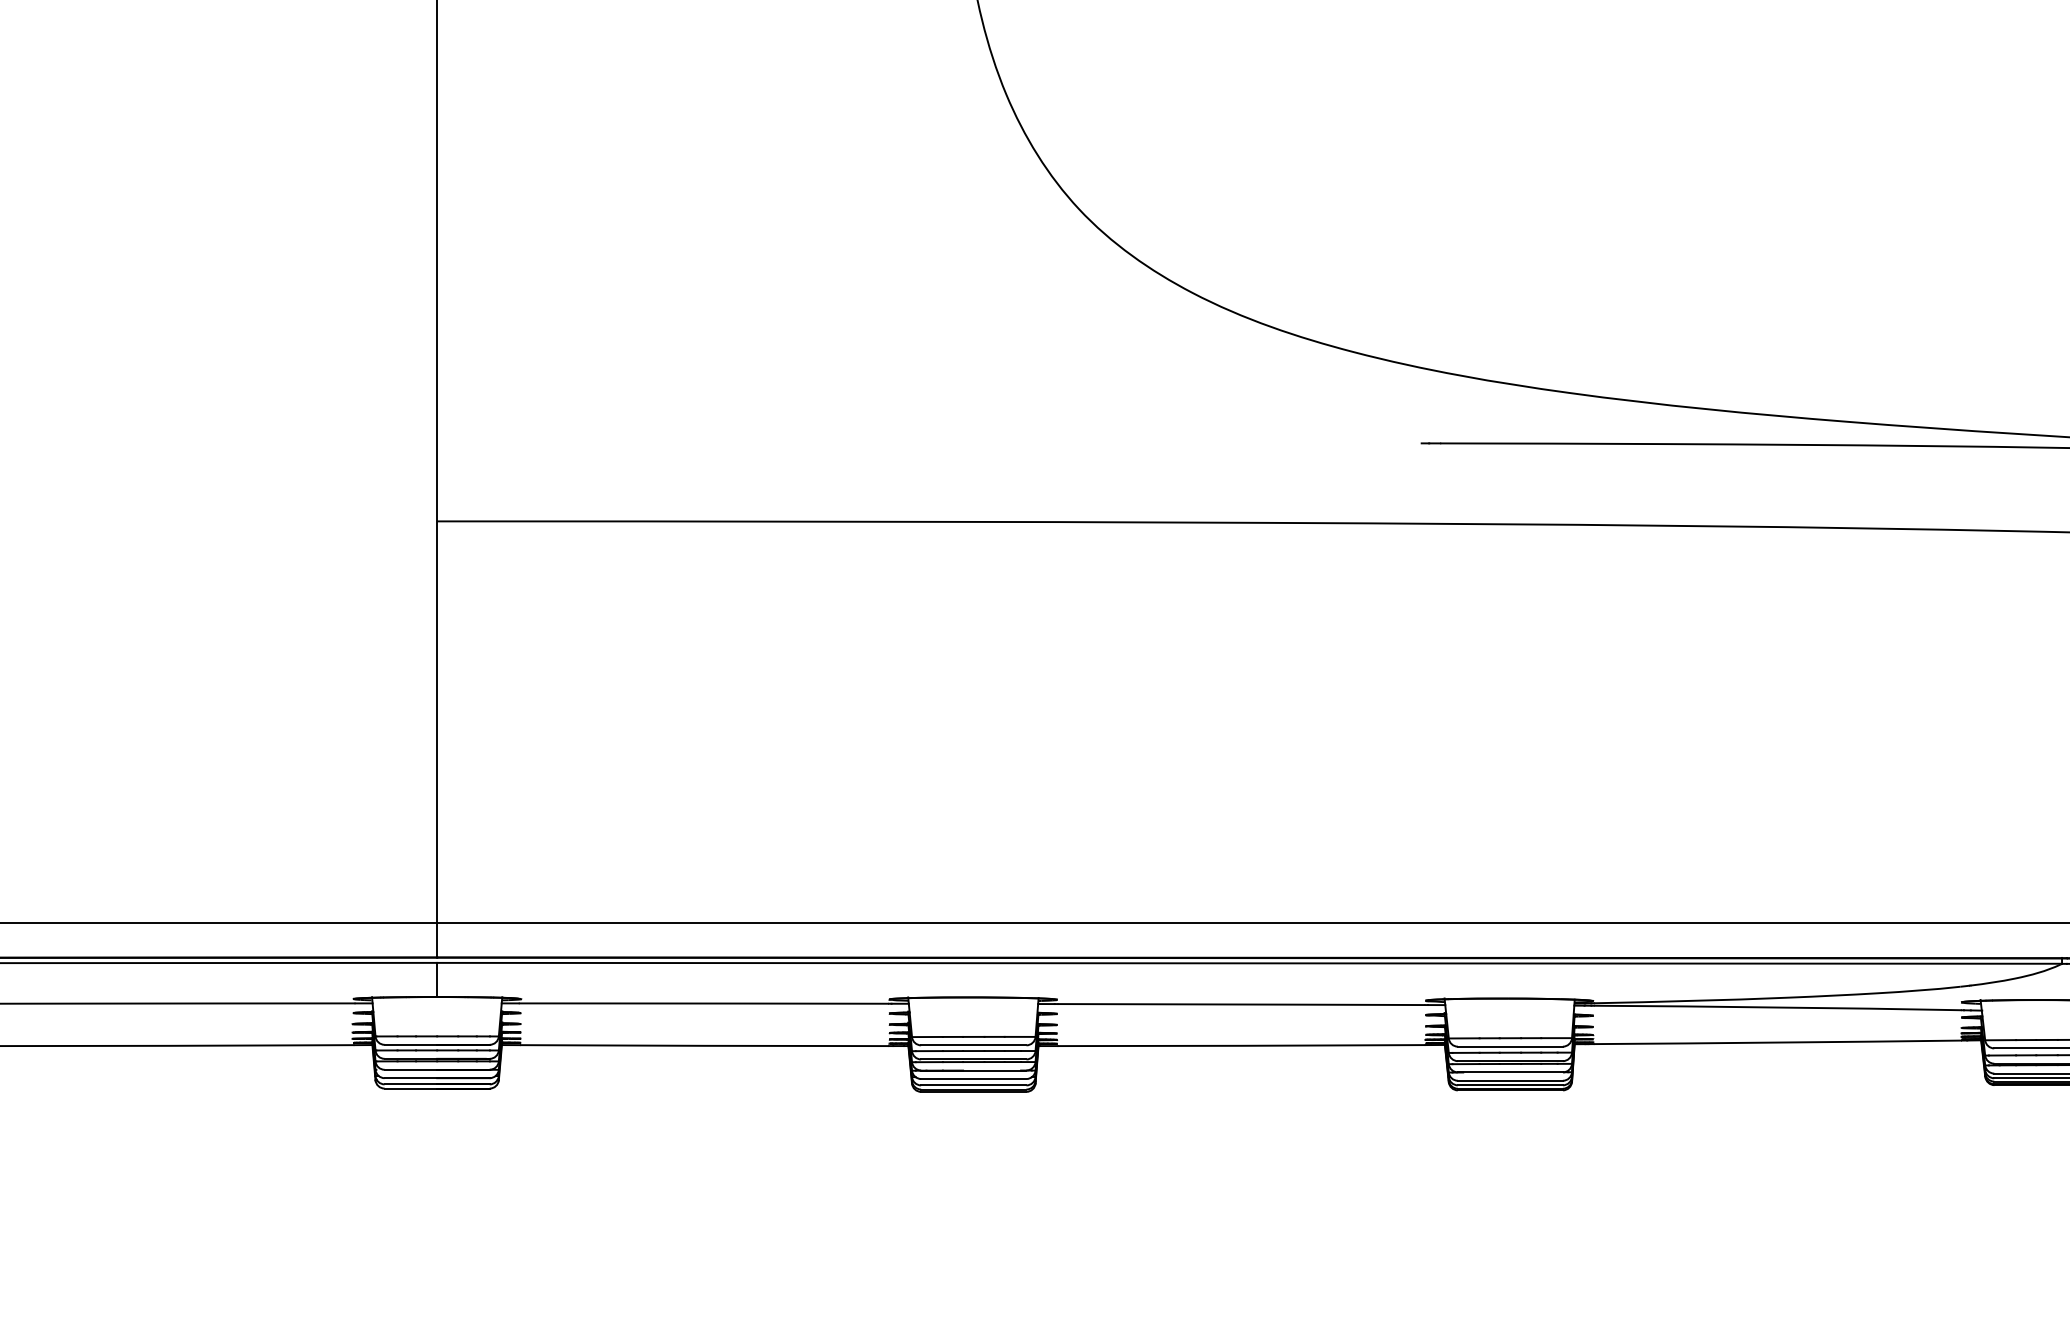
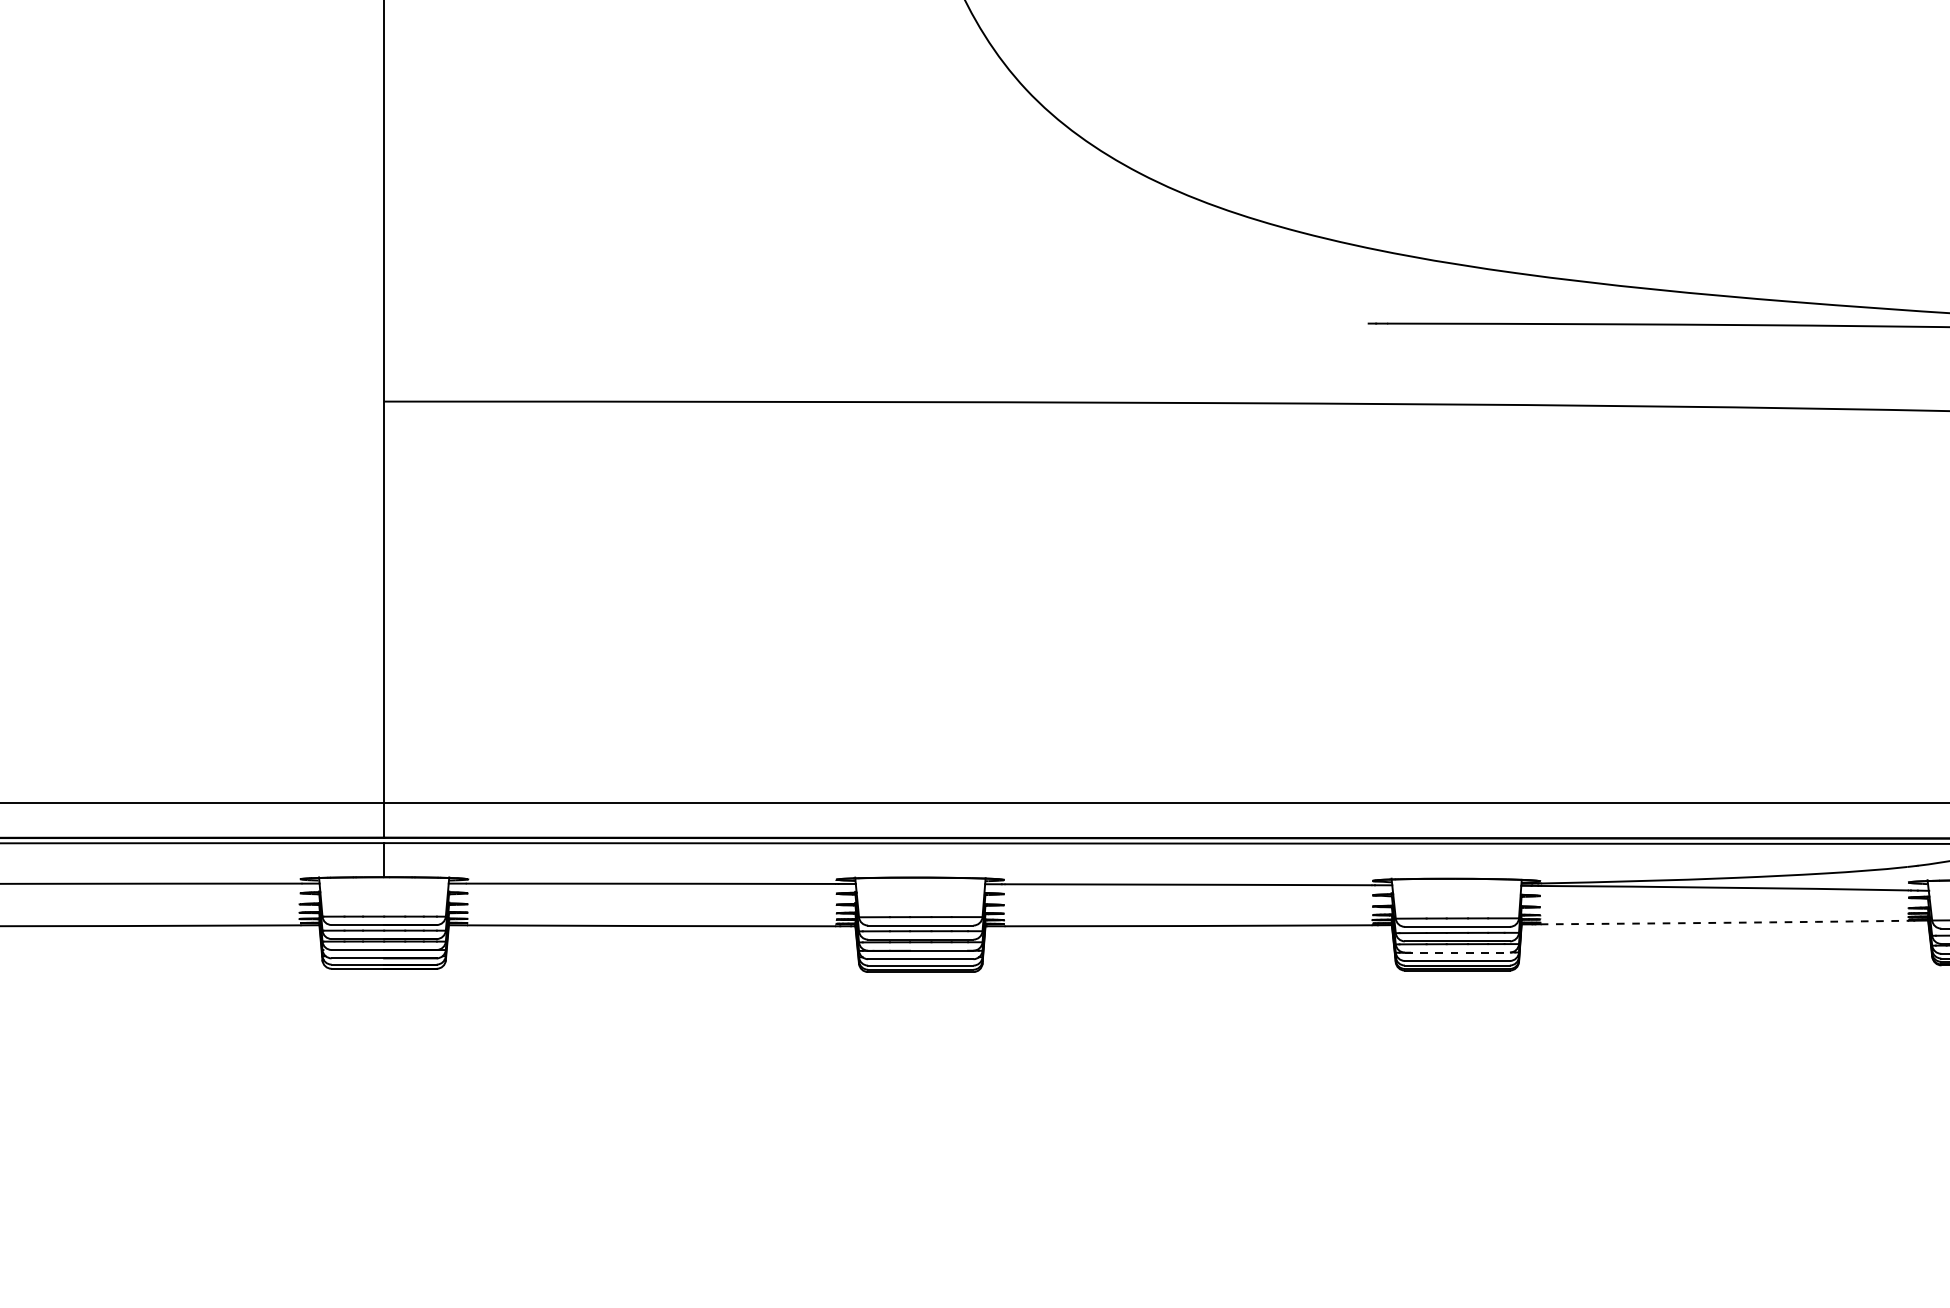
arc: (1777, 1042) -> (1724, 922), solid -> dashed
line: (1510, 1072) -> (1457, 952), solid -> dashed

